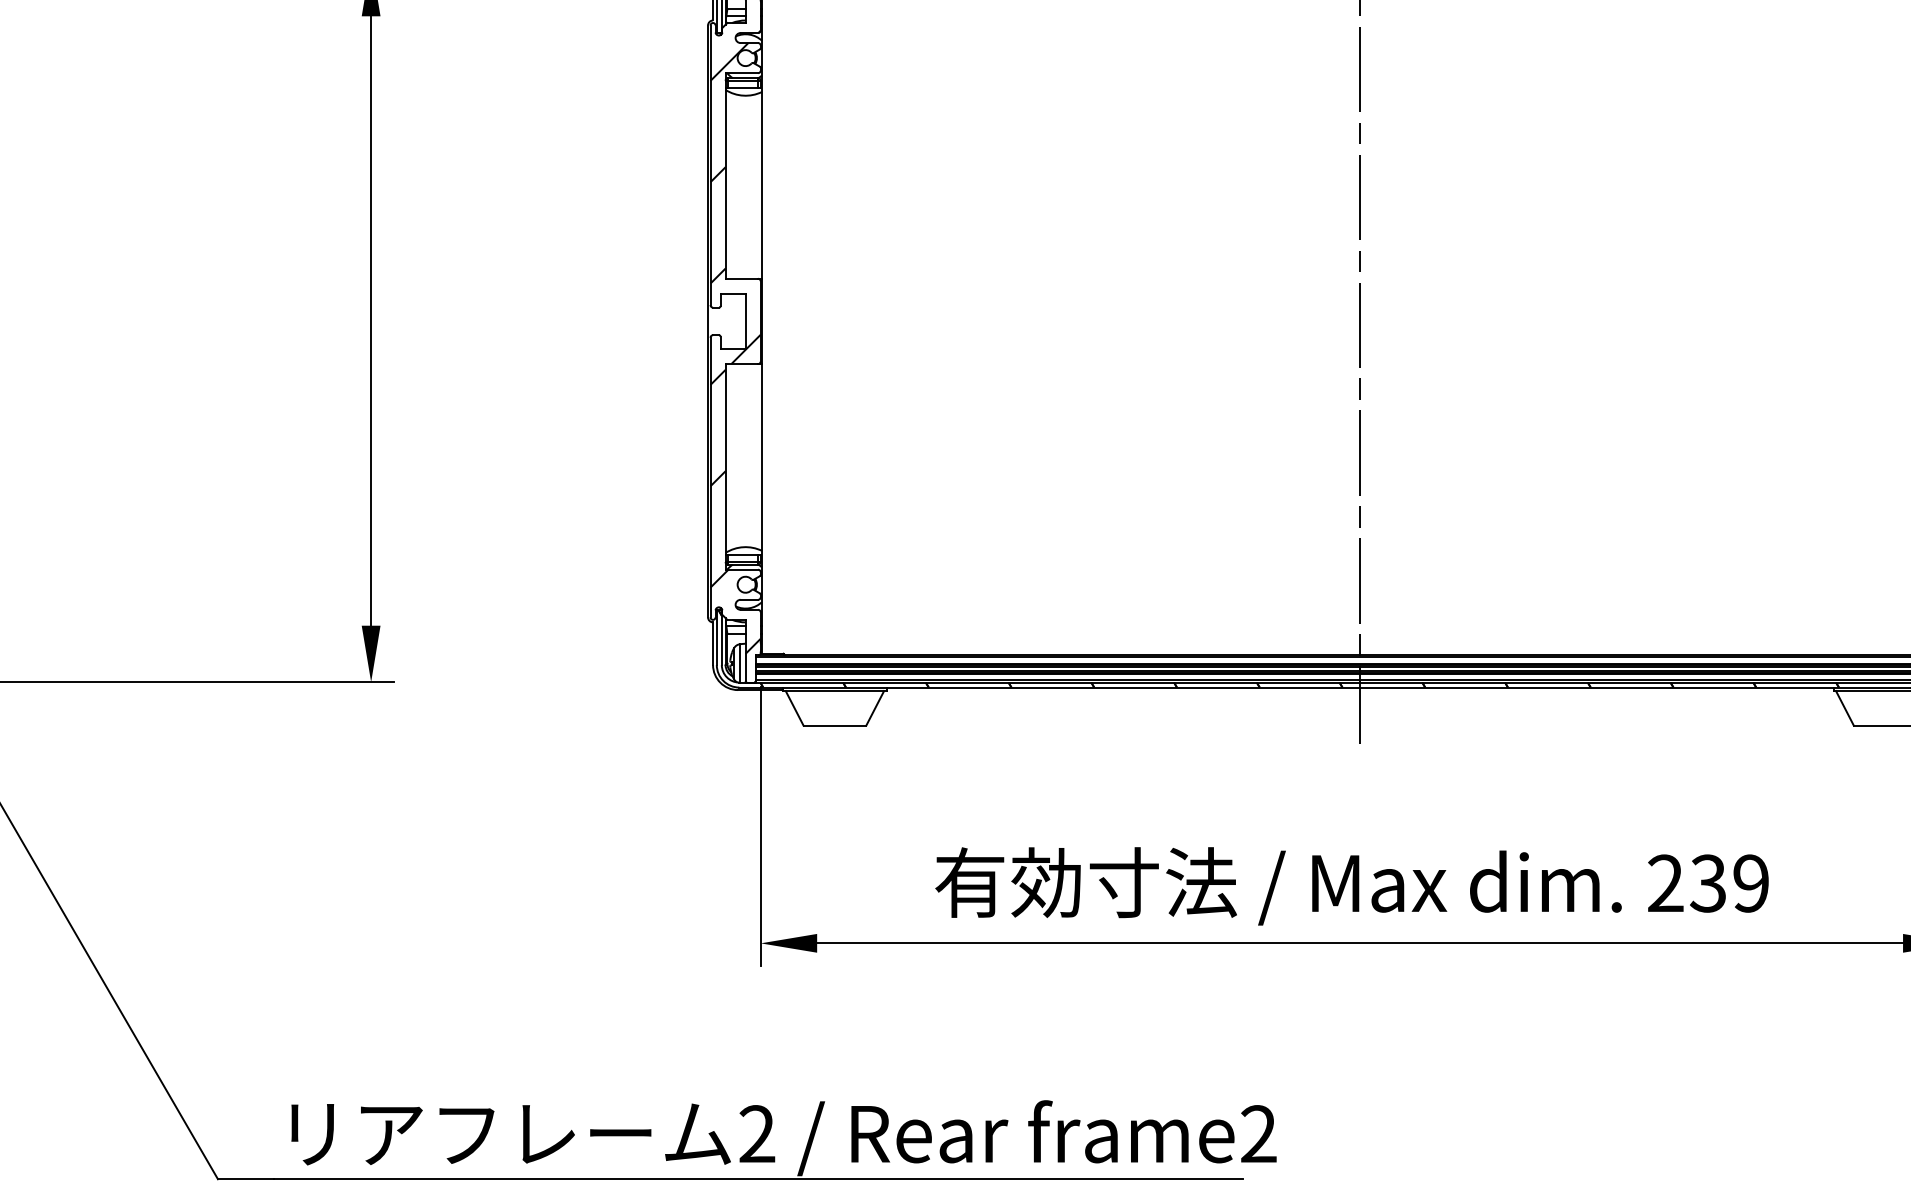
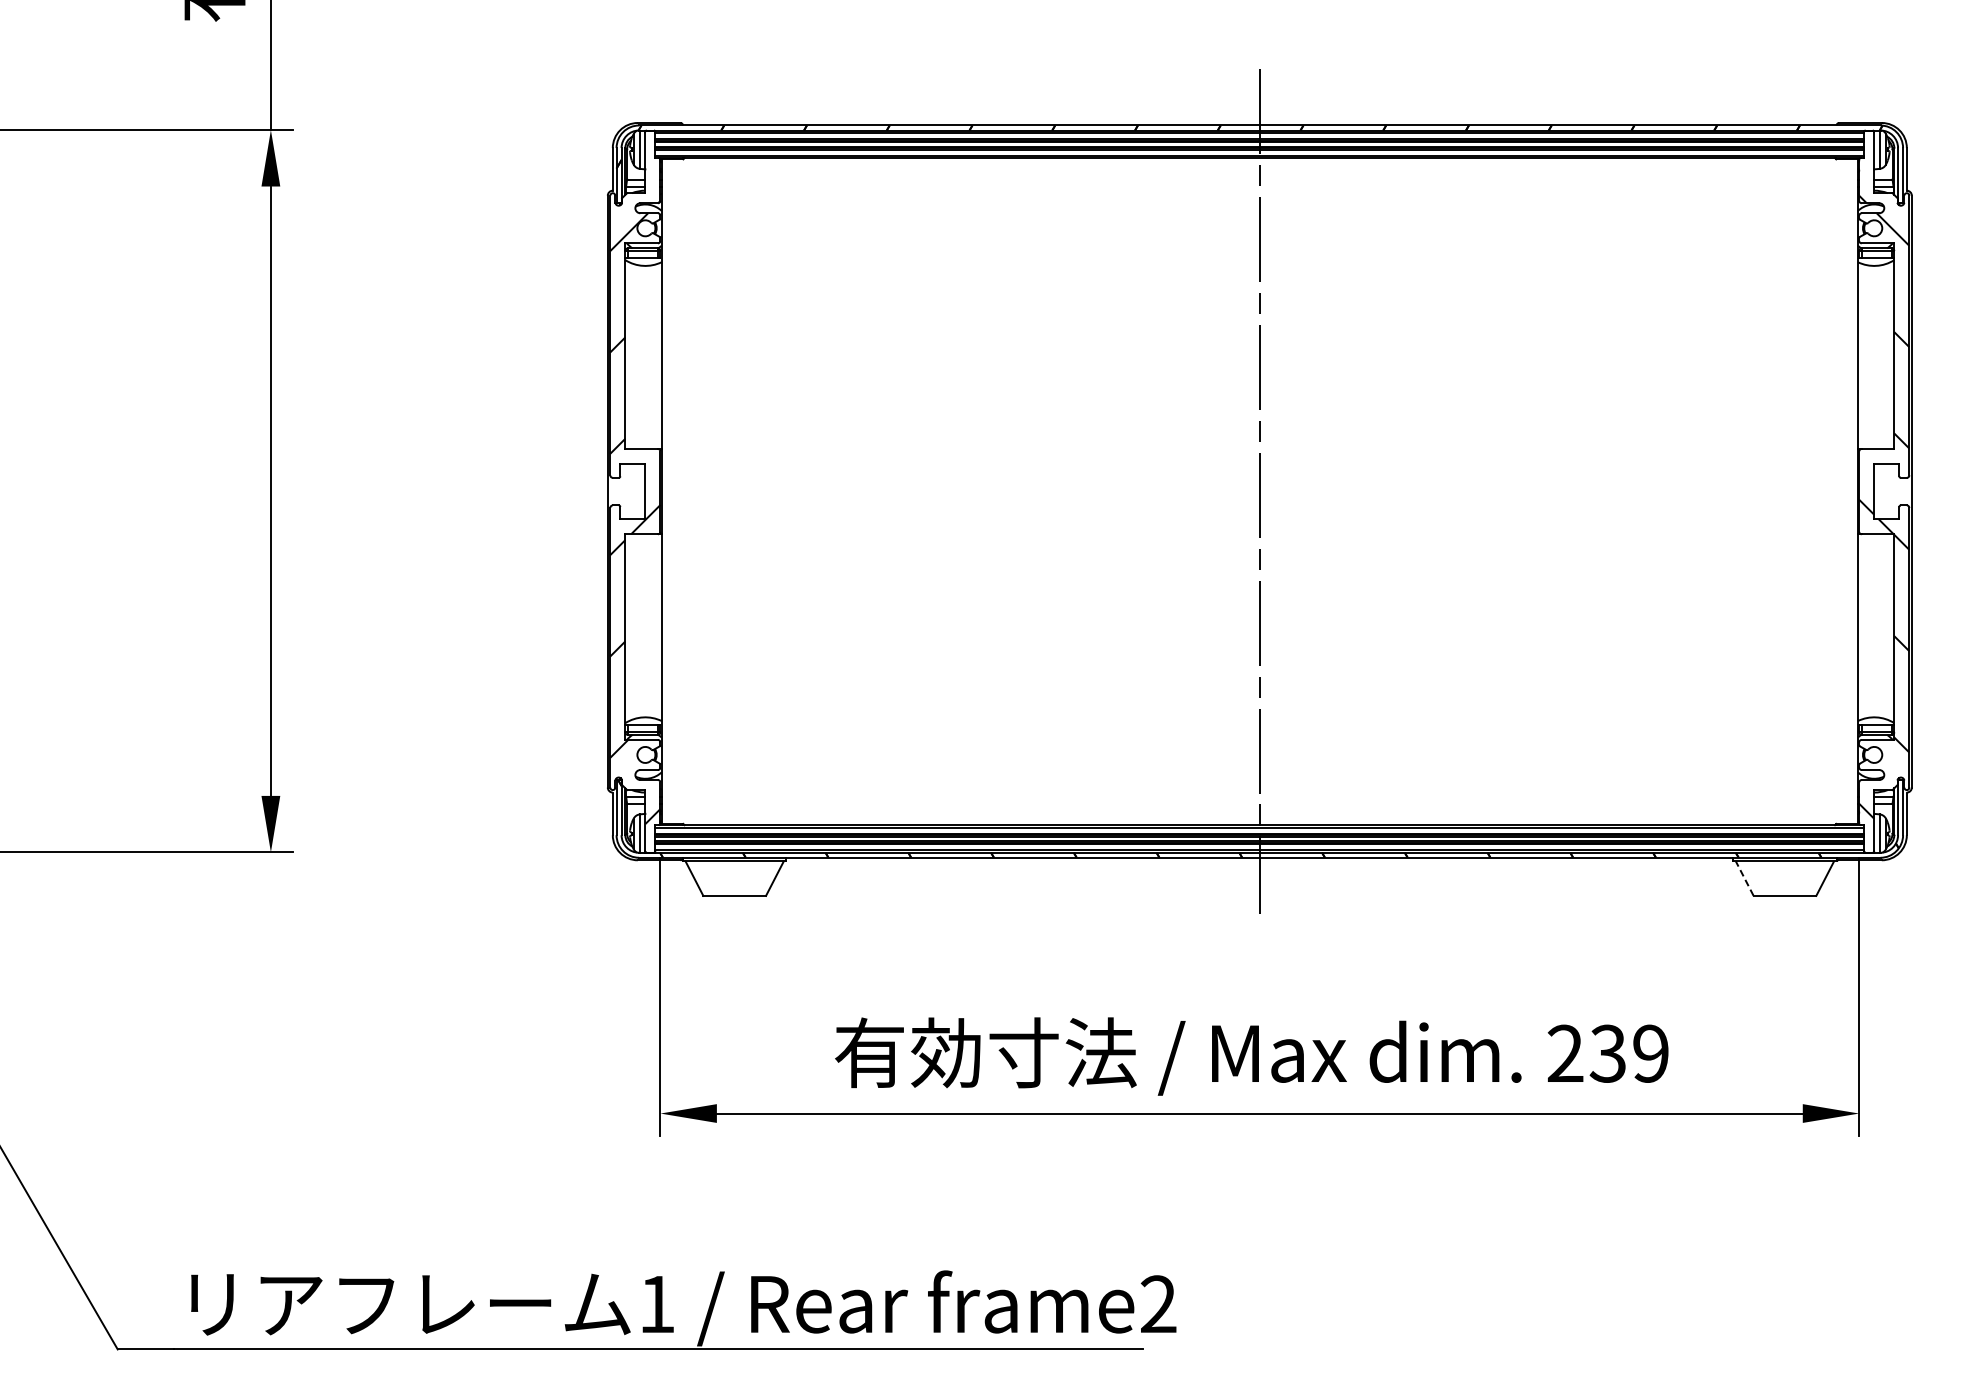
line: (1844, 708) -> (1744, 878), solid -> dashed
text: (756, 1133) -> (656, 1303), 2 -> 1

